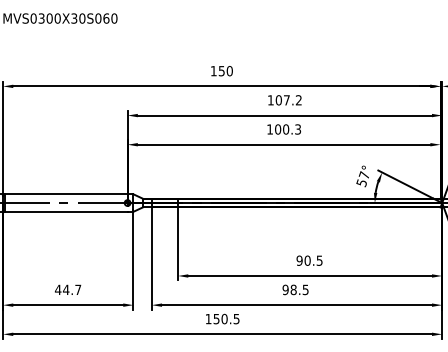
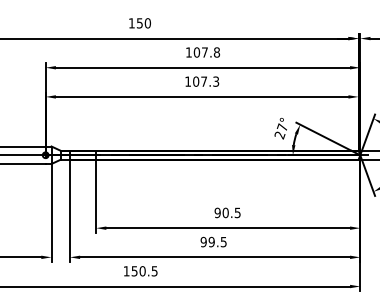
text: (298, 100) -> (216, 52), 107.2 -> 107.8
text: (286, 129) -> (204, 81), 100.3 -> 107.3
text: (361, 183) -> (279, 135), 57° -> 27°
text: (293, 290) -> (211, 242), 98.5 -> 99.5

